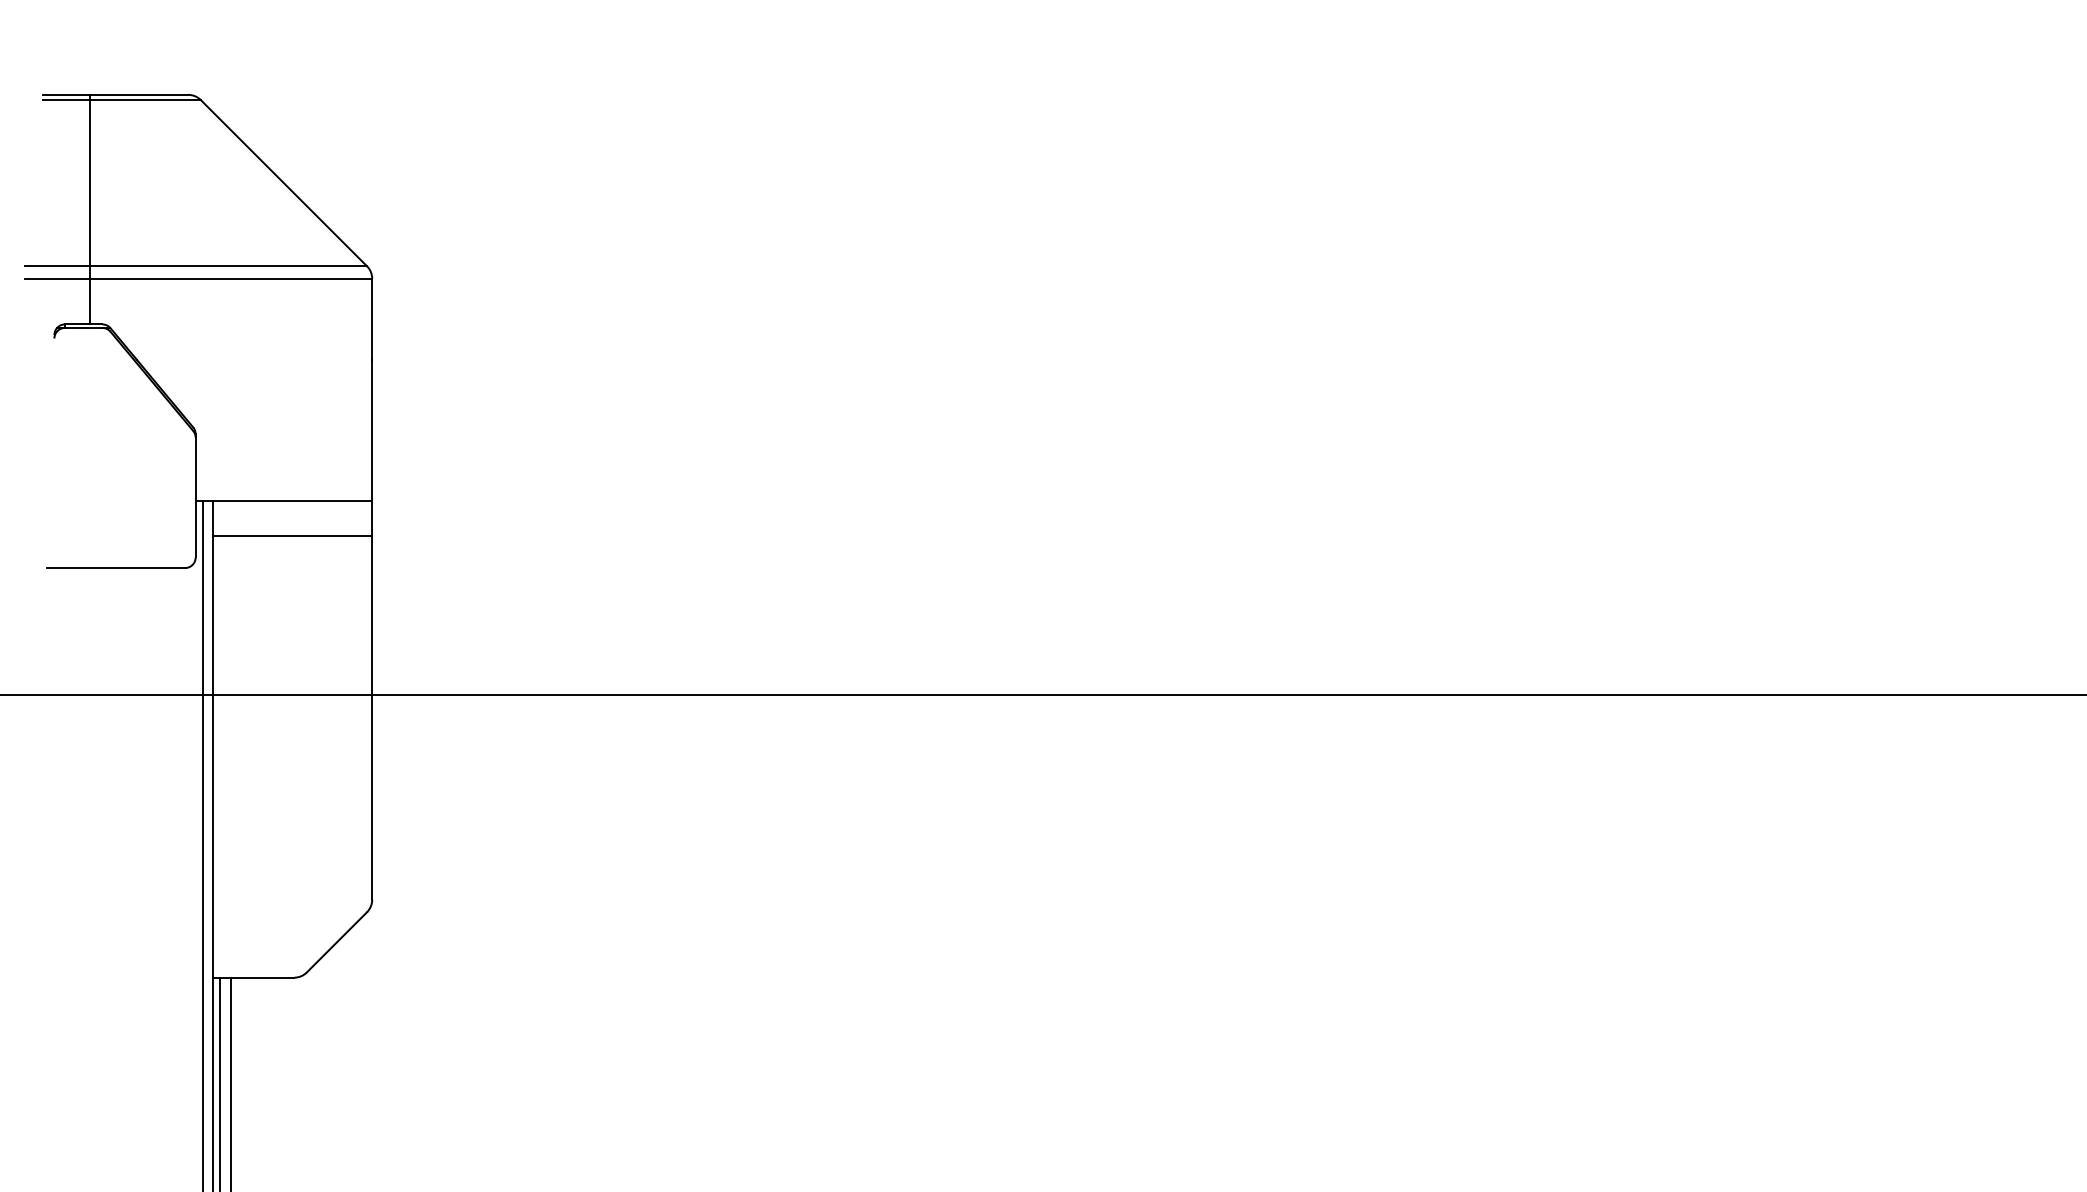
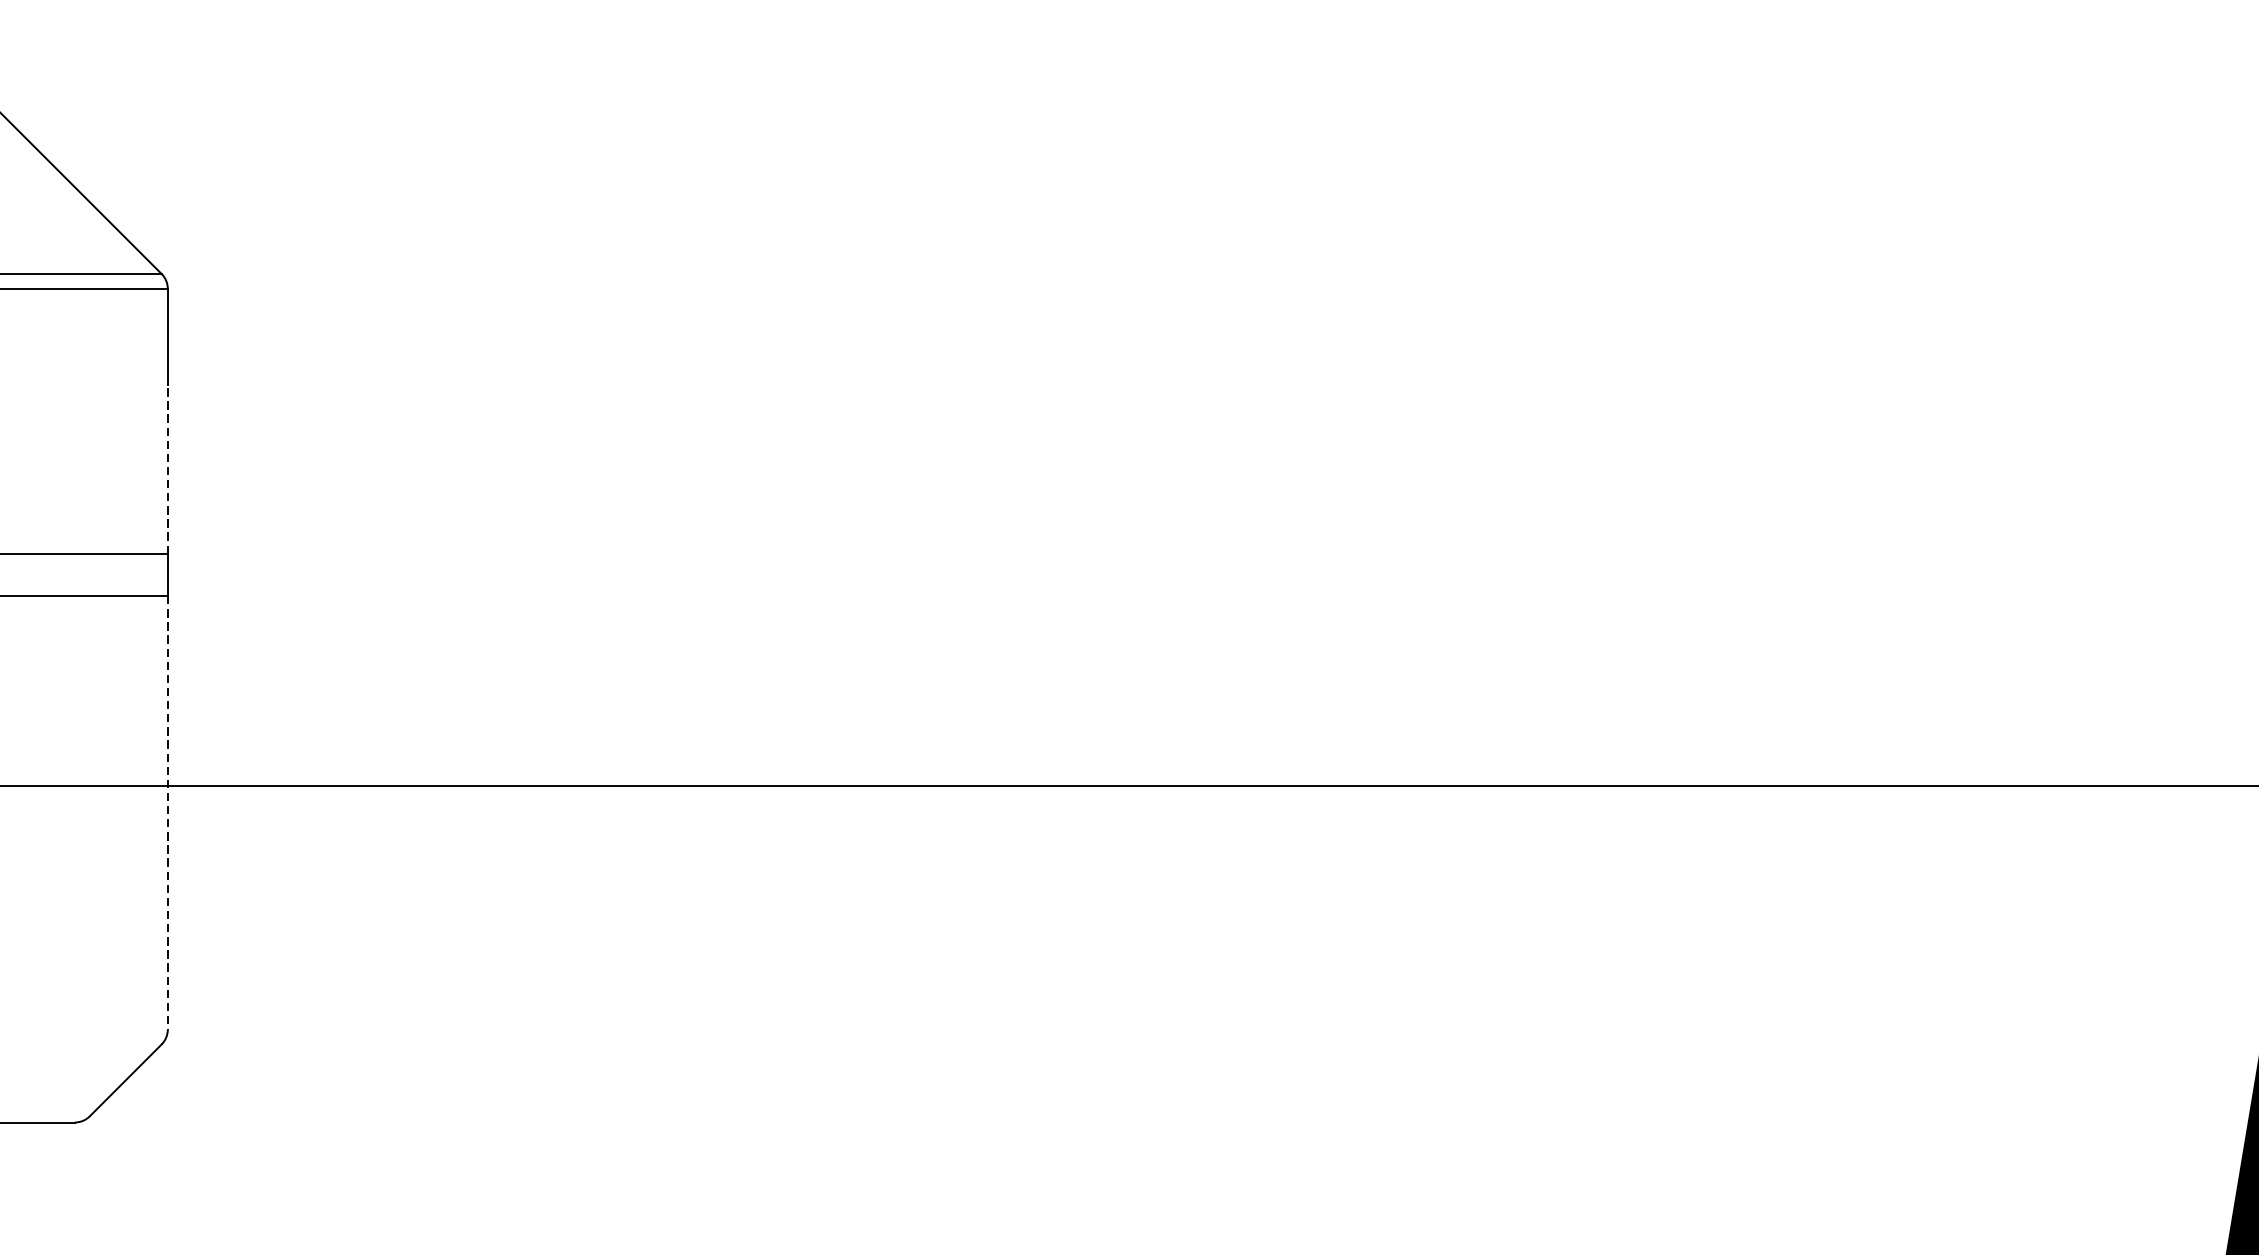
line: (372, 430) -> (168, 469), solid -> dashed
line: (372, 718) -> (168, 813), solid -> dashed

